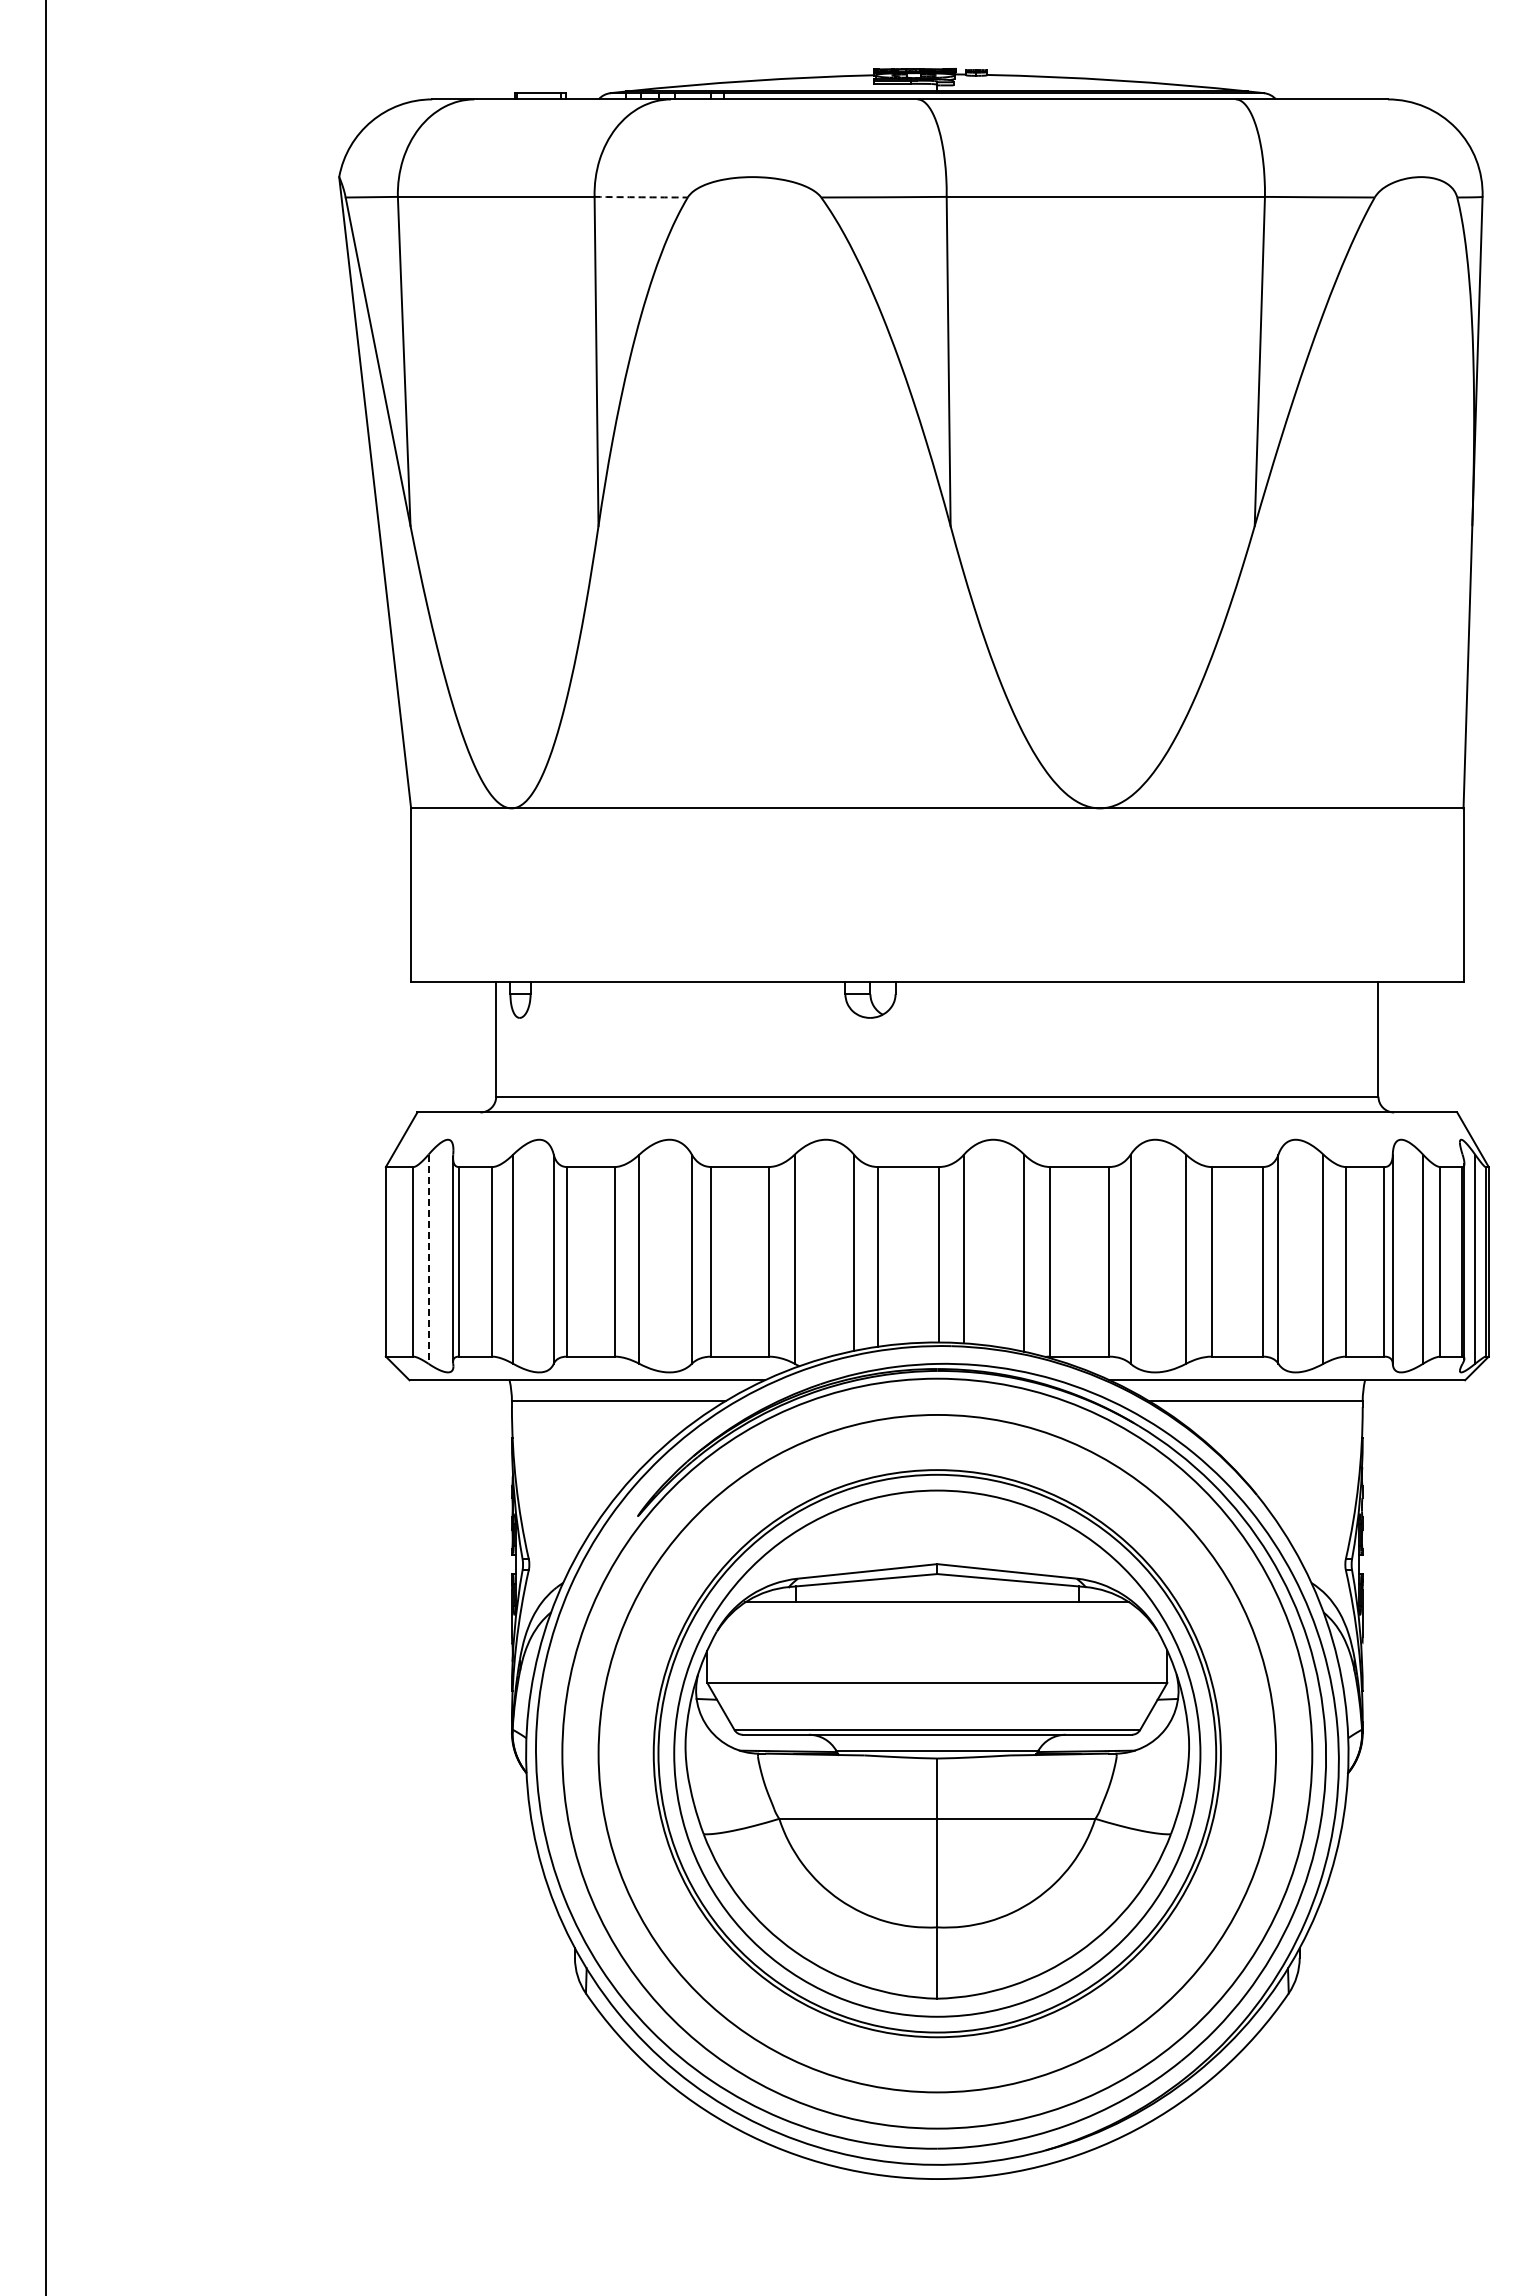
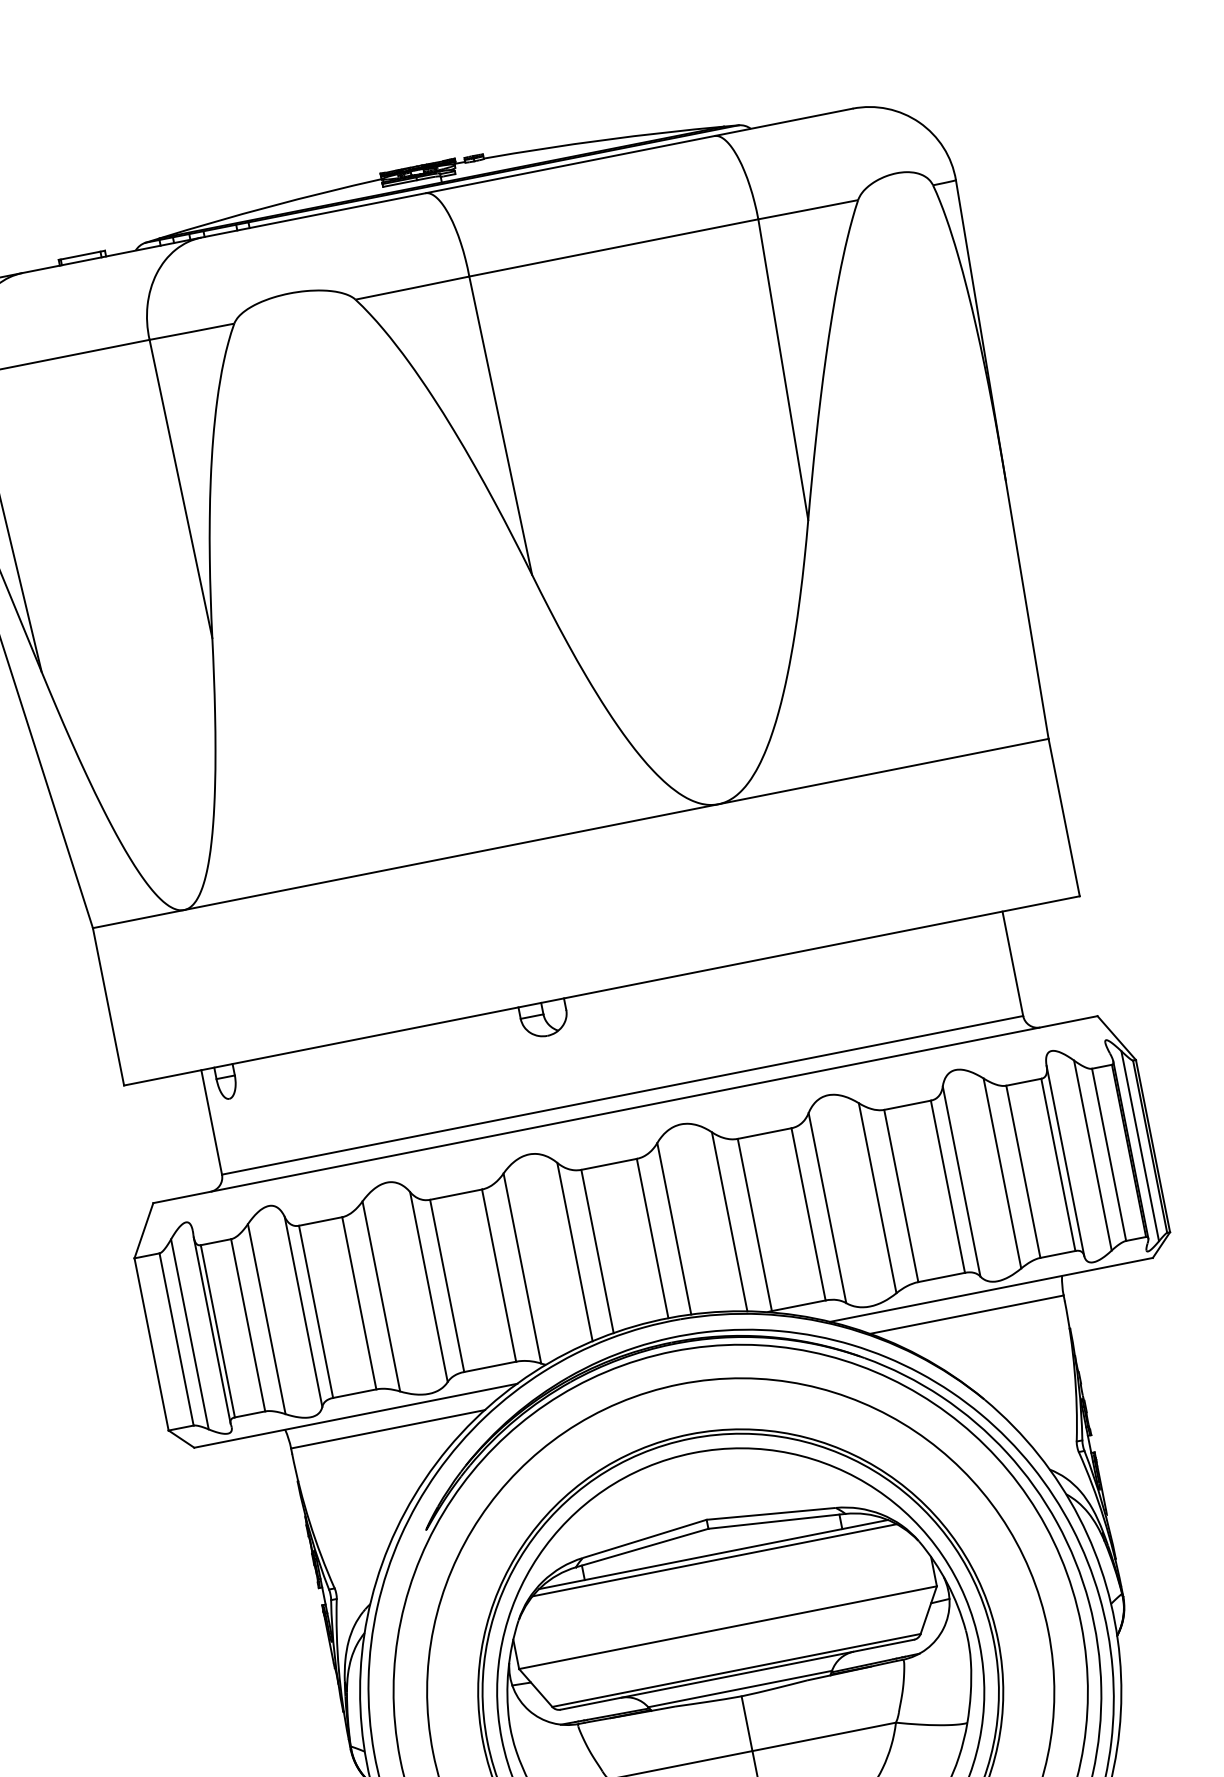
arc: (641, 197) -> (192, 331), dashed -> solid
line: (428, 1259) -> (189, 1334), dashed -> solid
line: (936, 1608) -> (713, 1560), added

